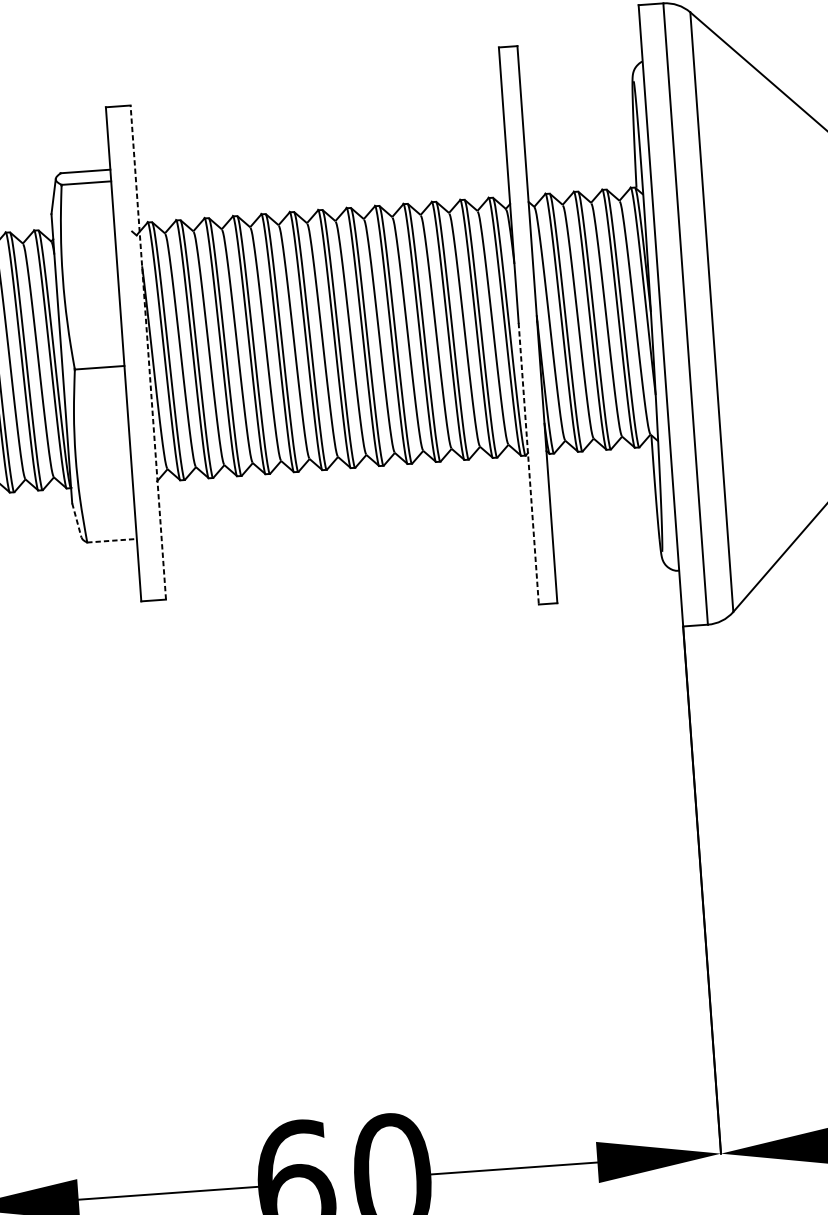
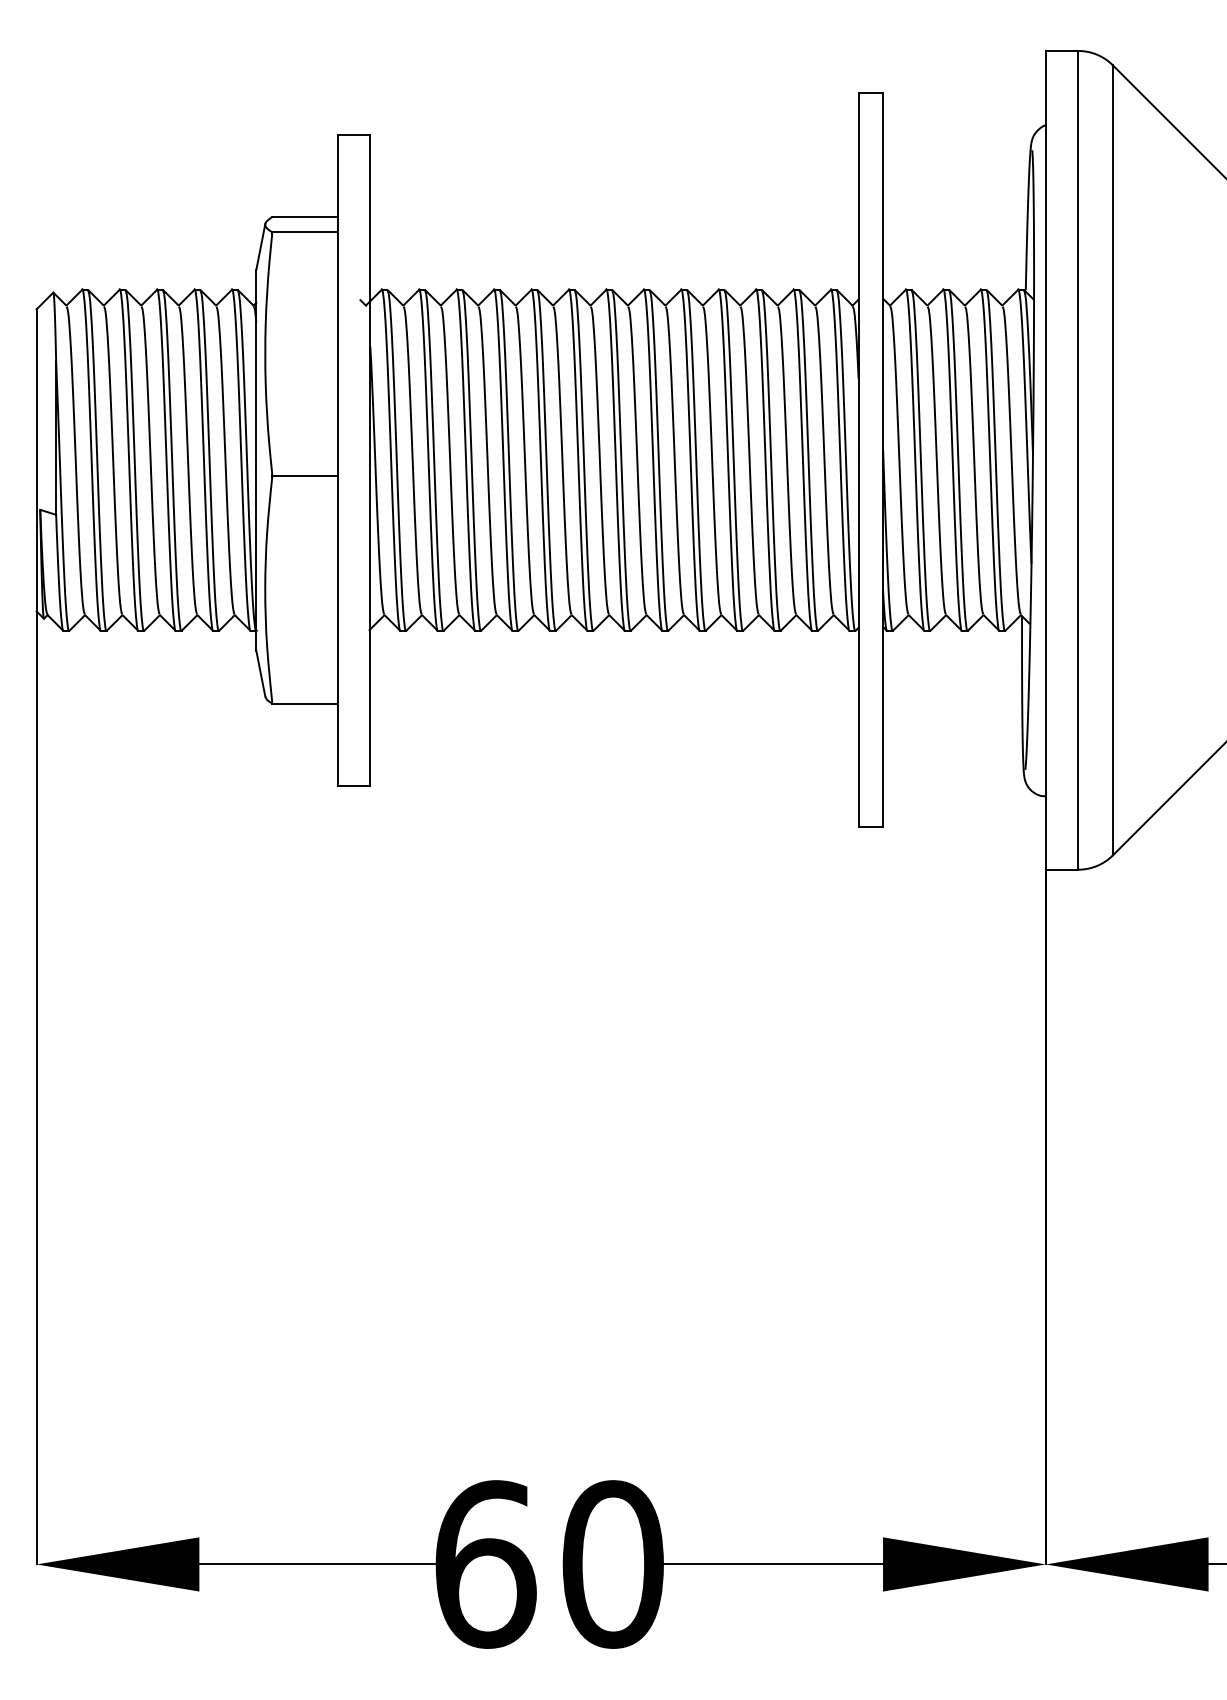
line: (148, 352) -> (370, 460), dashed -> solid
line: (528, 463) -> (858, 641), dashed -> solid
line: (76, 521) -> (260, 674), dashed -> solid
line: (112, 540) -> (305, 703), dashed -> solid

